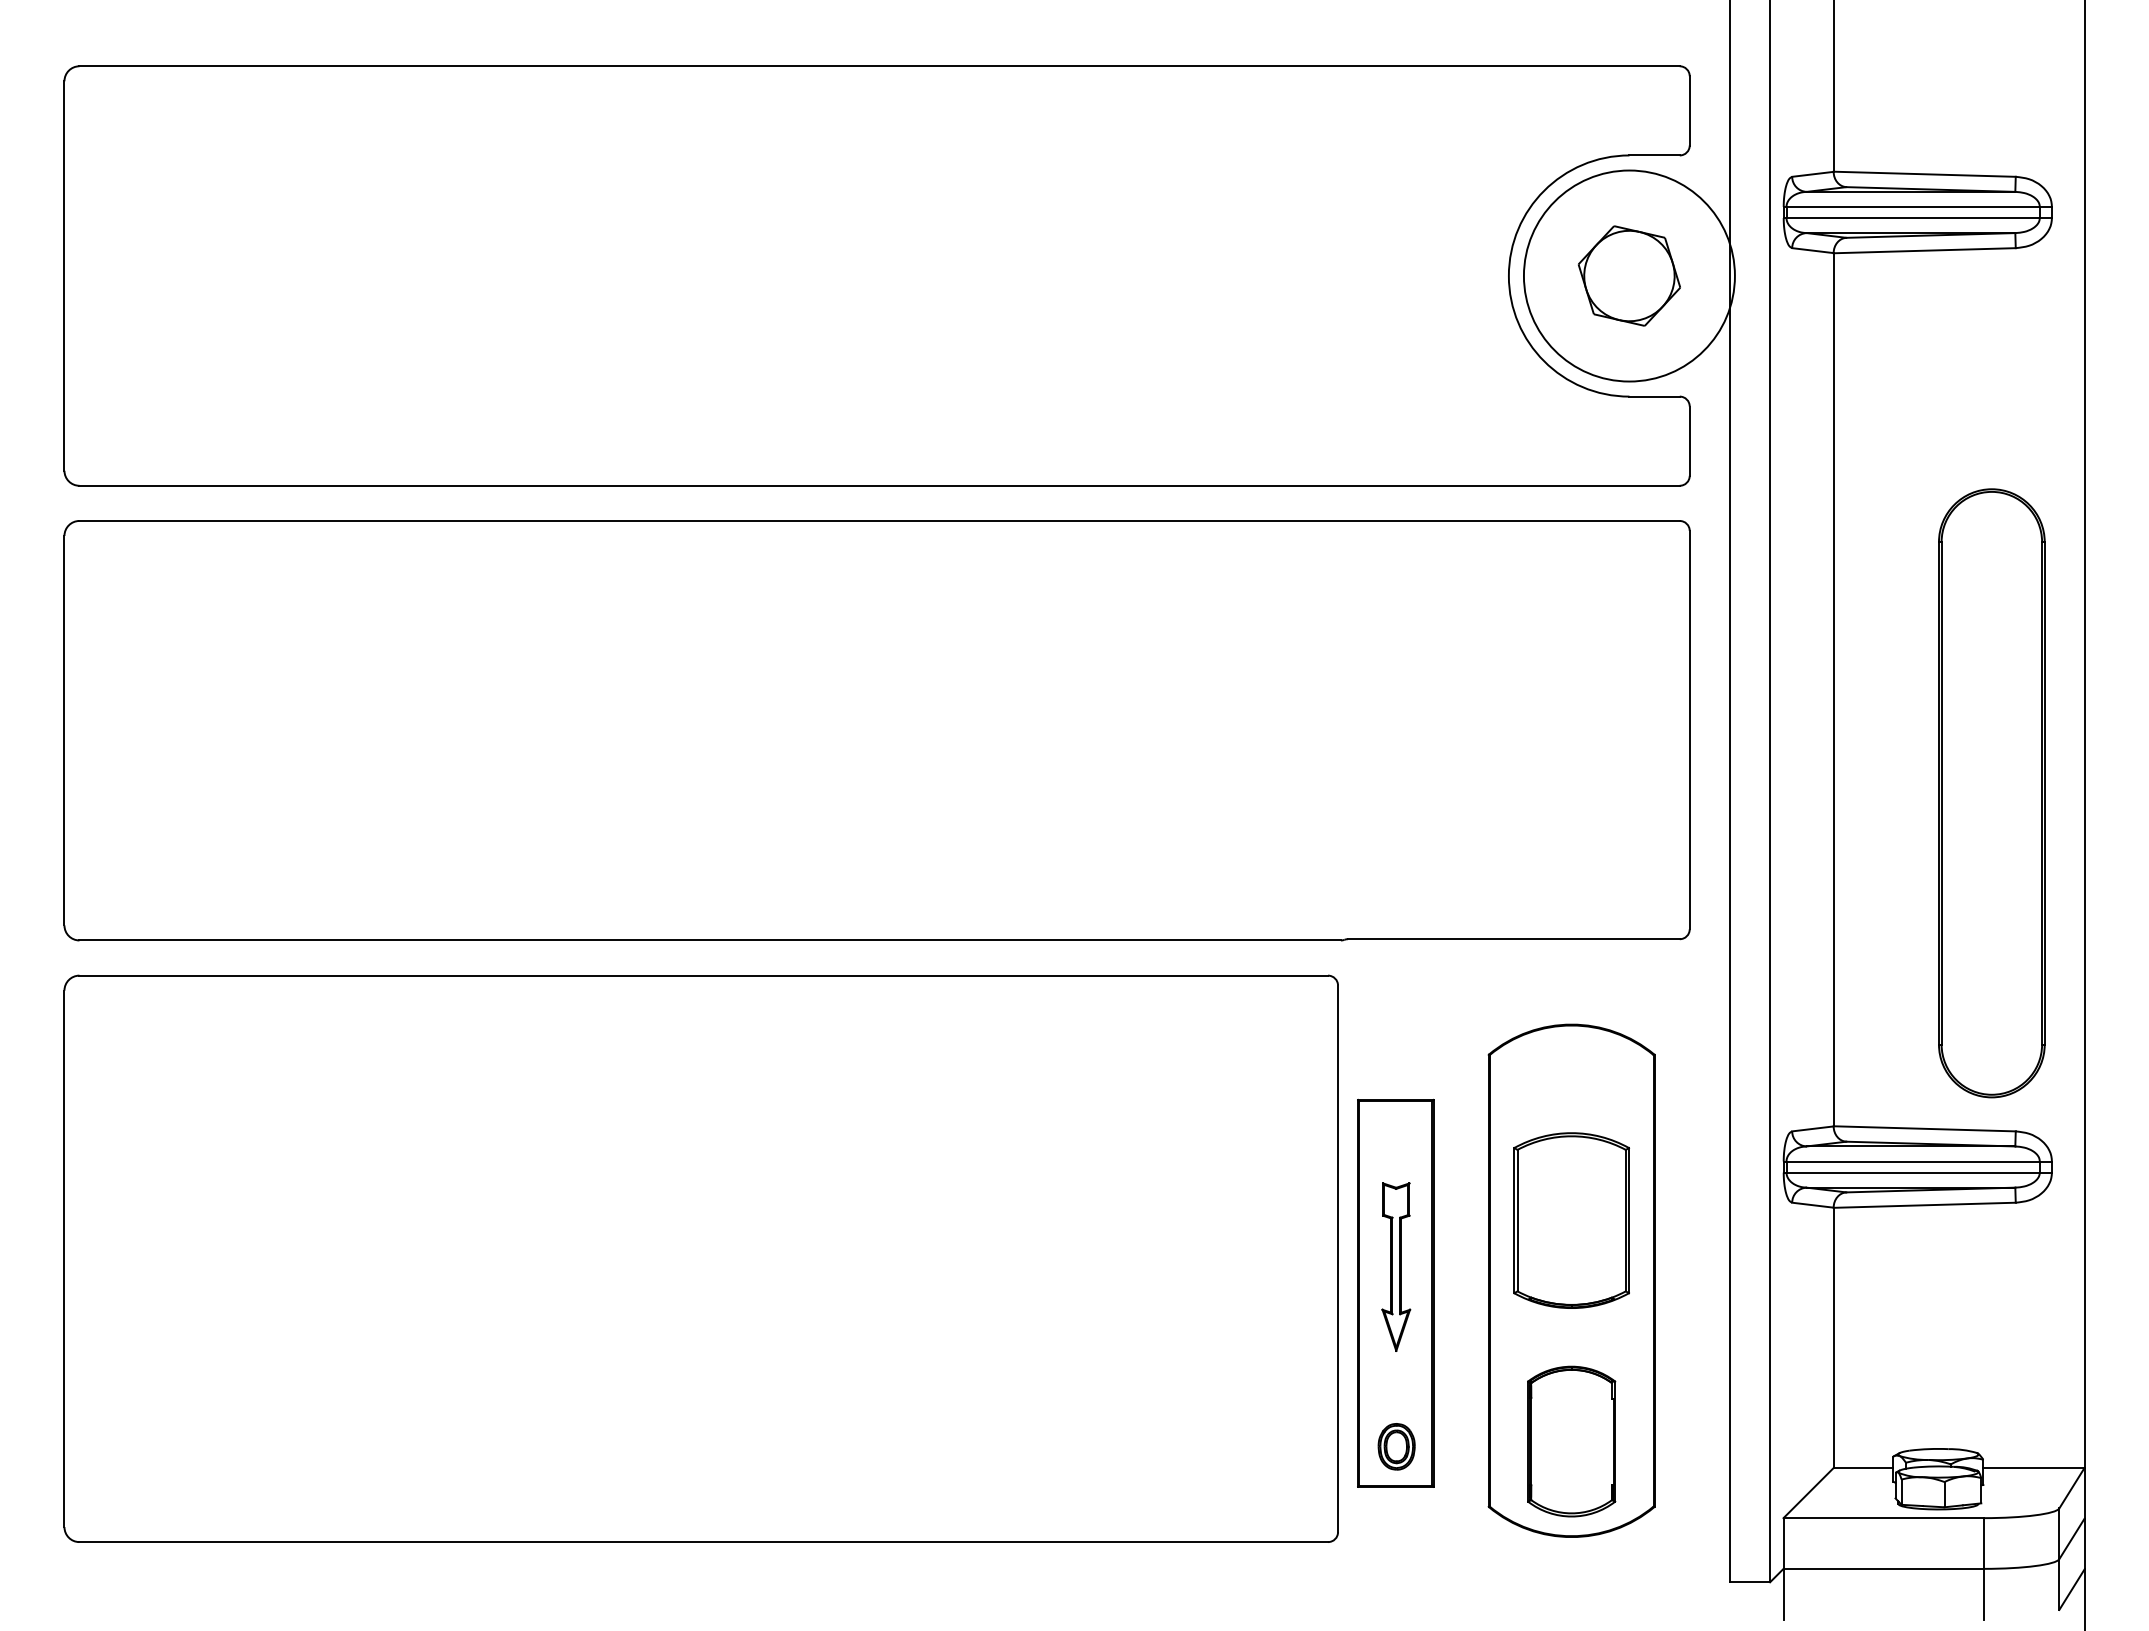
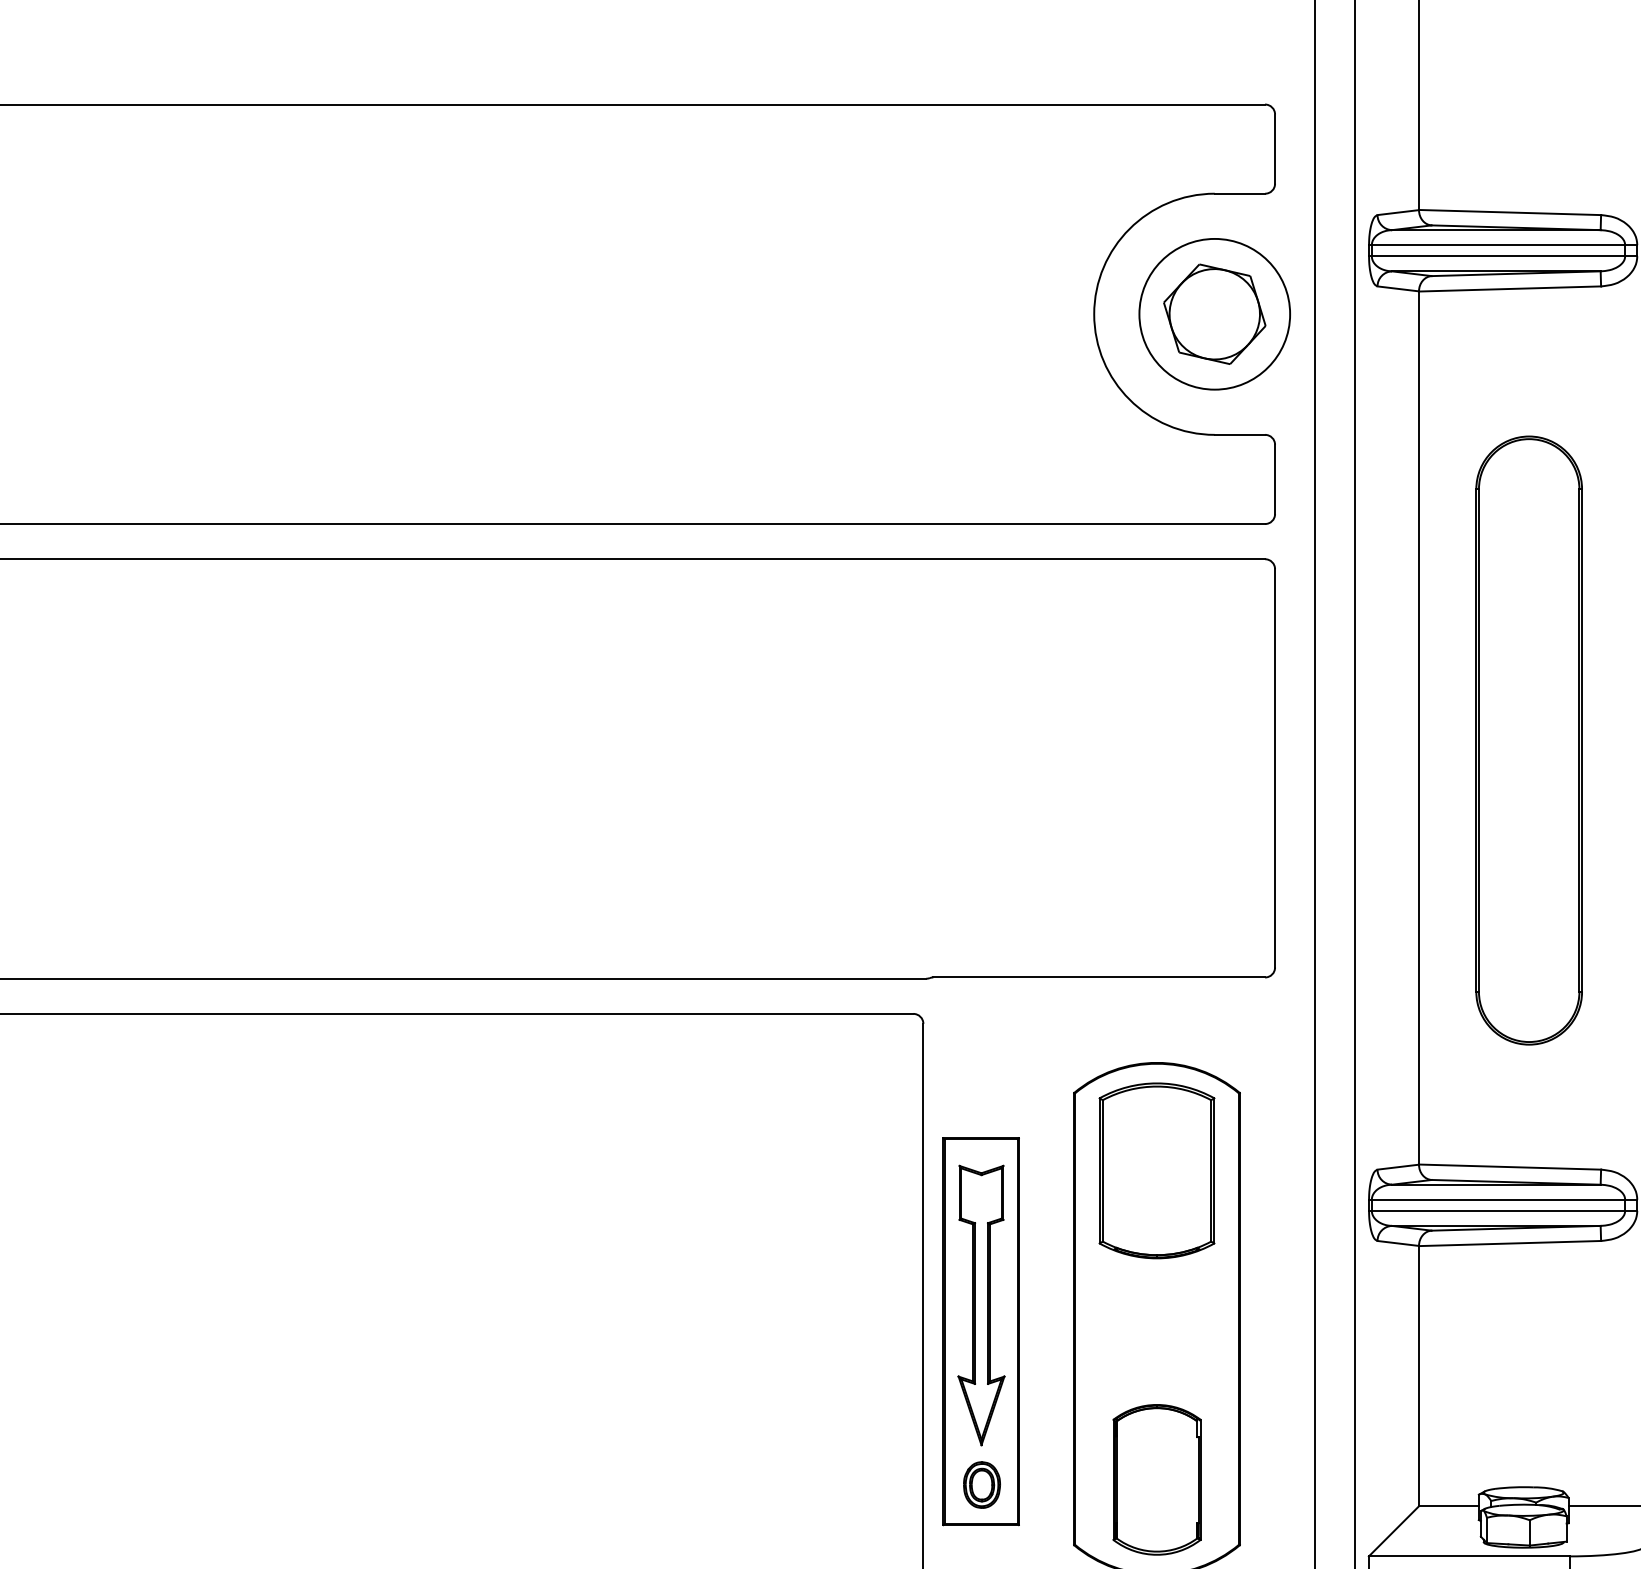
circle: (1629, 275) -> (1214, 313), size x0.71
part: (1991, 793) -> (1528, 740), moved
part: (1571, 1220) -> (1156, 1170), moved
part: (1396, 1266) -> (981, 1304), size x1.67

